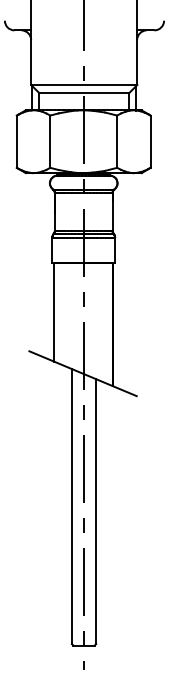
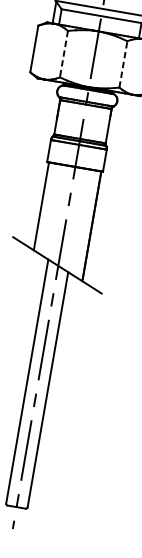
line: (117, 141) -> (123, 64), solid -> dashed
line: (50, 142) -> (64, 54), solid -> dashed

